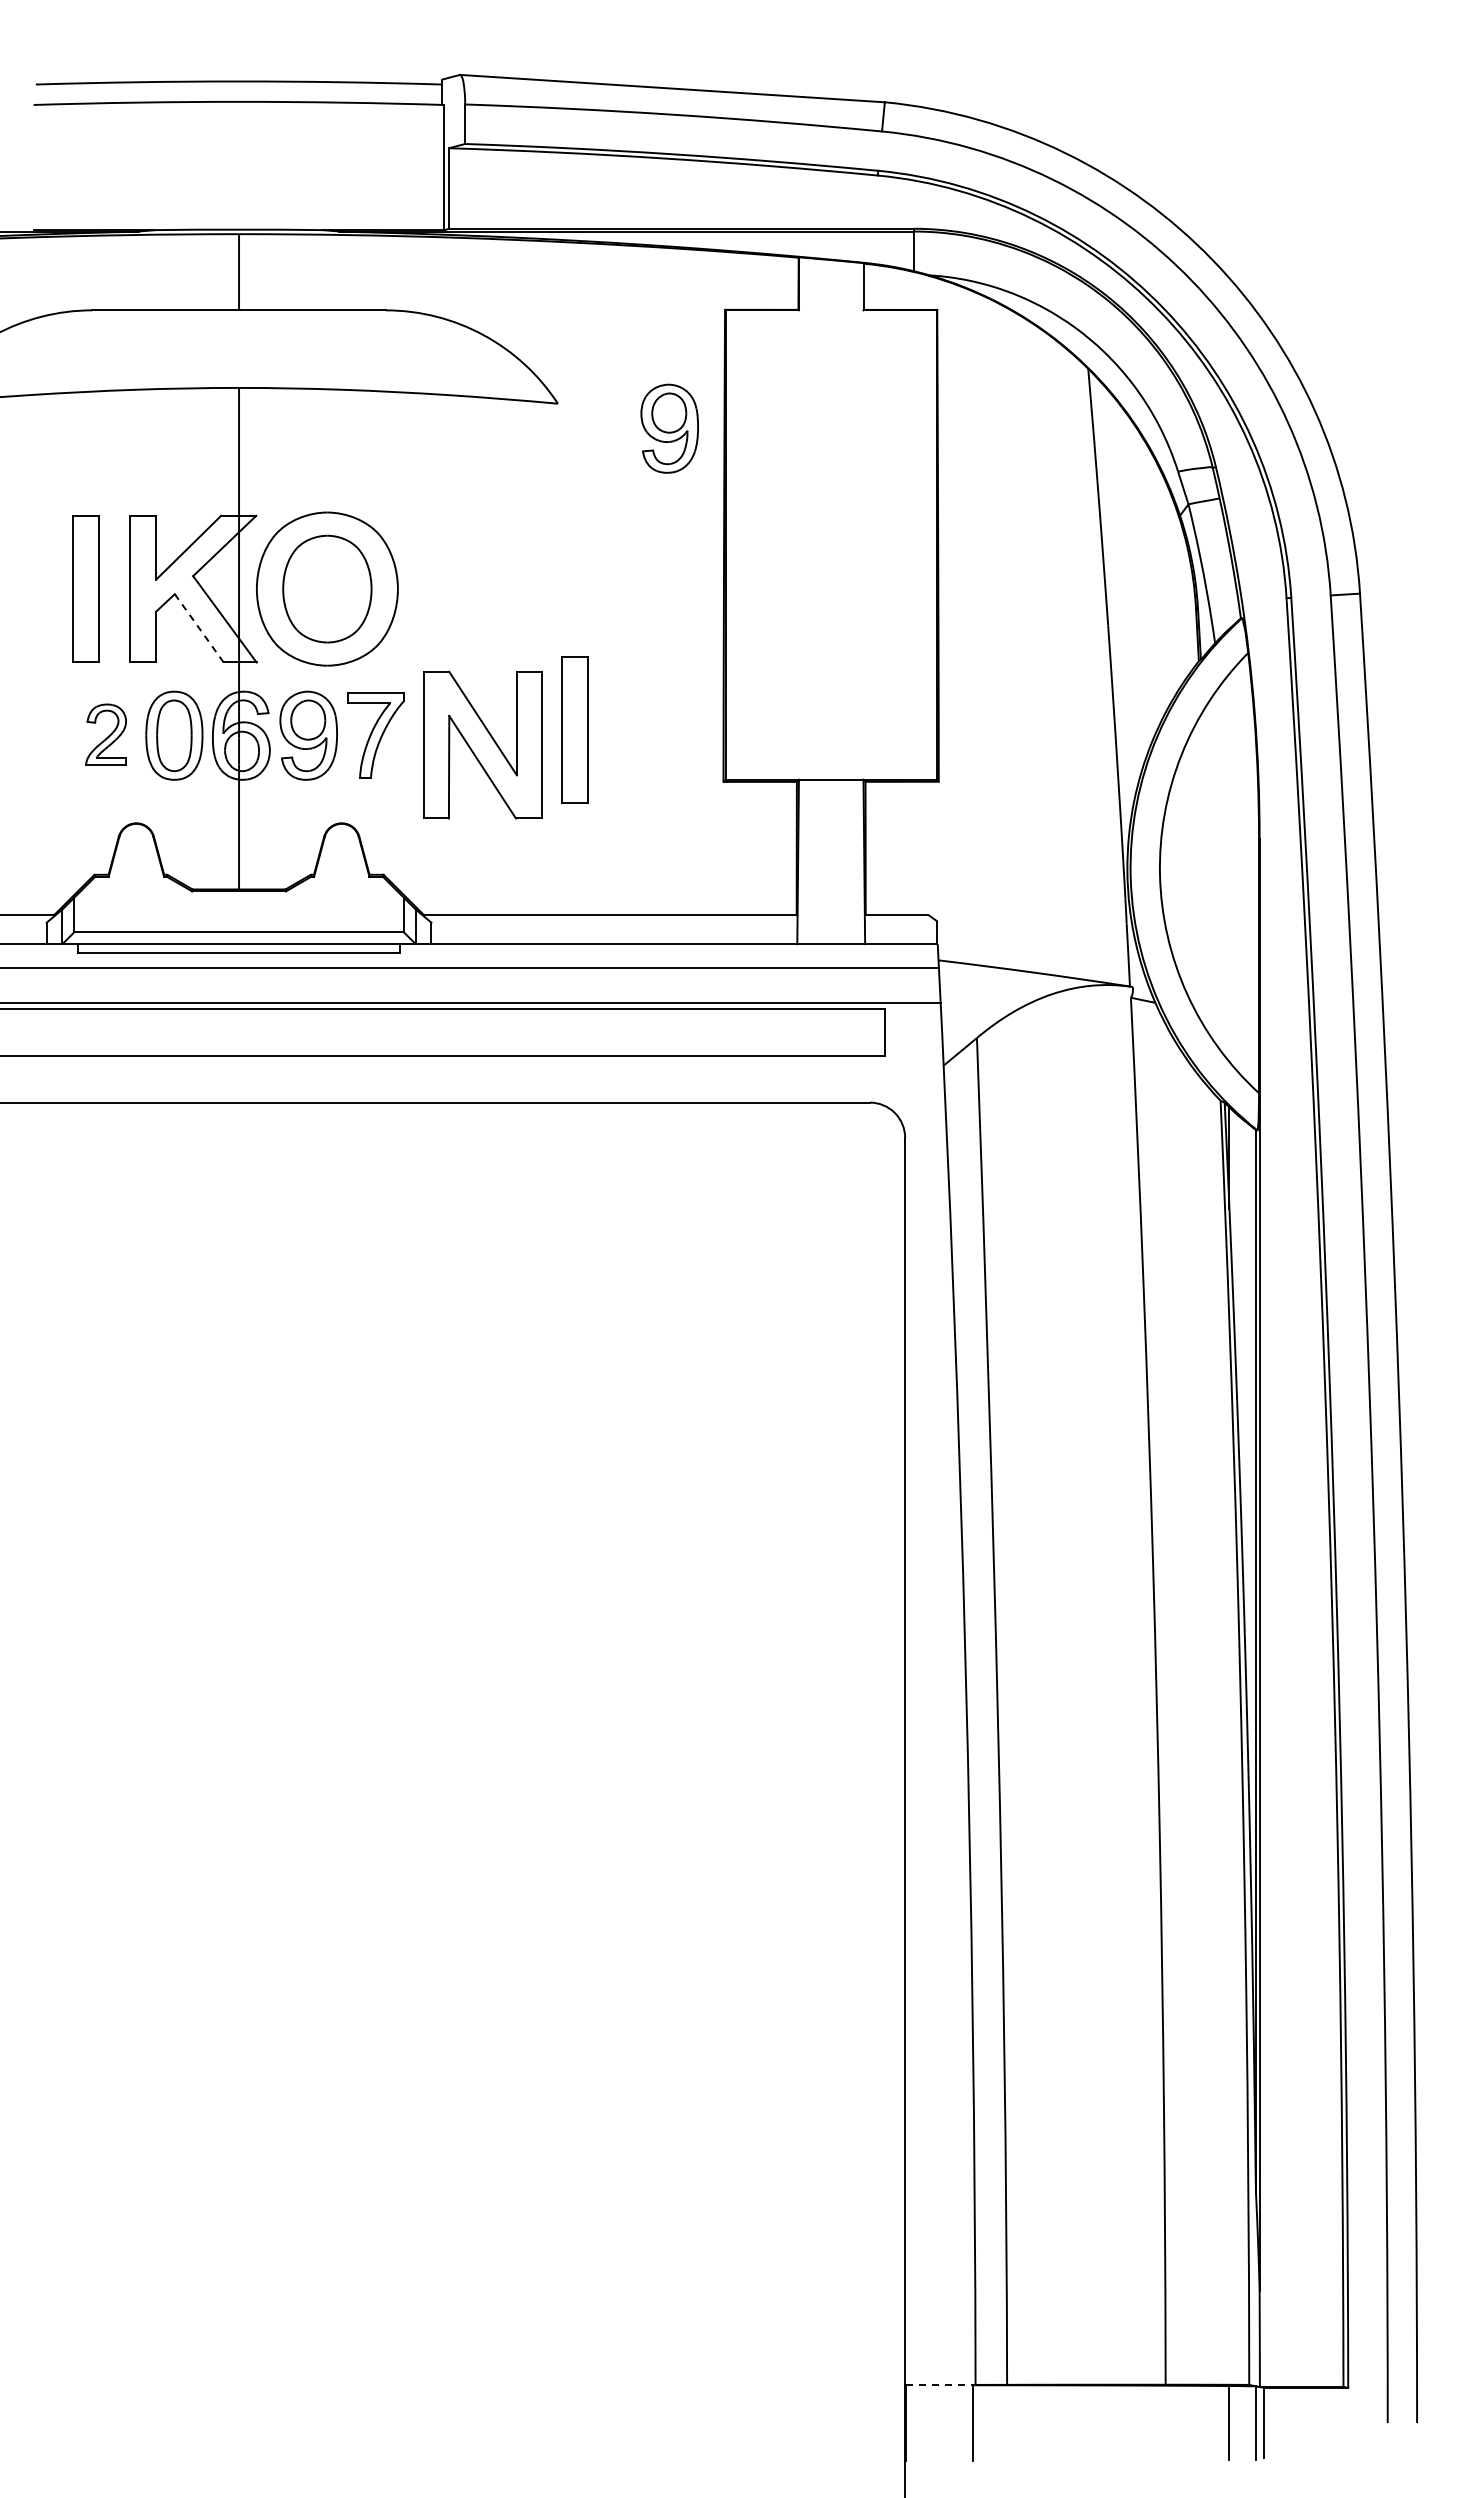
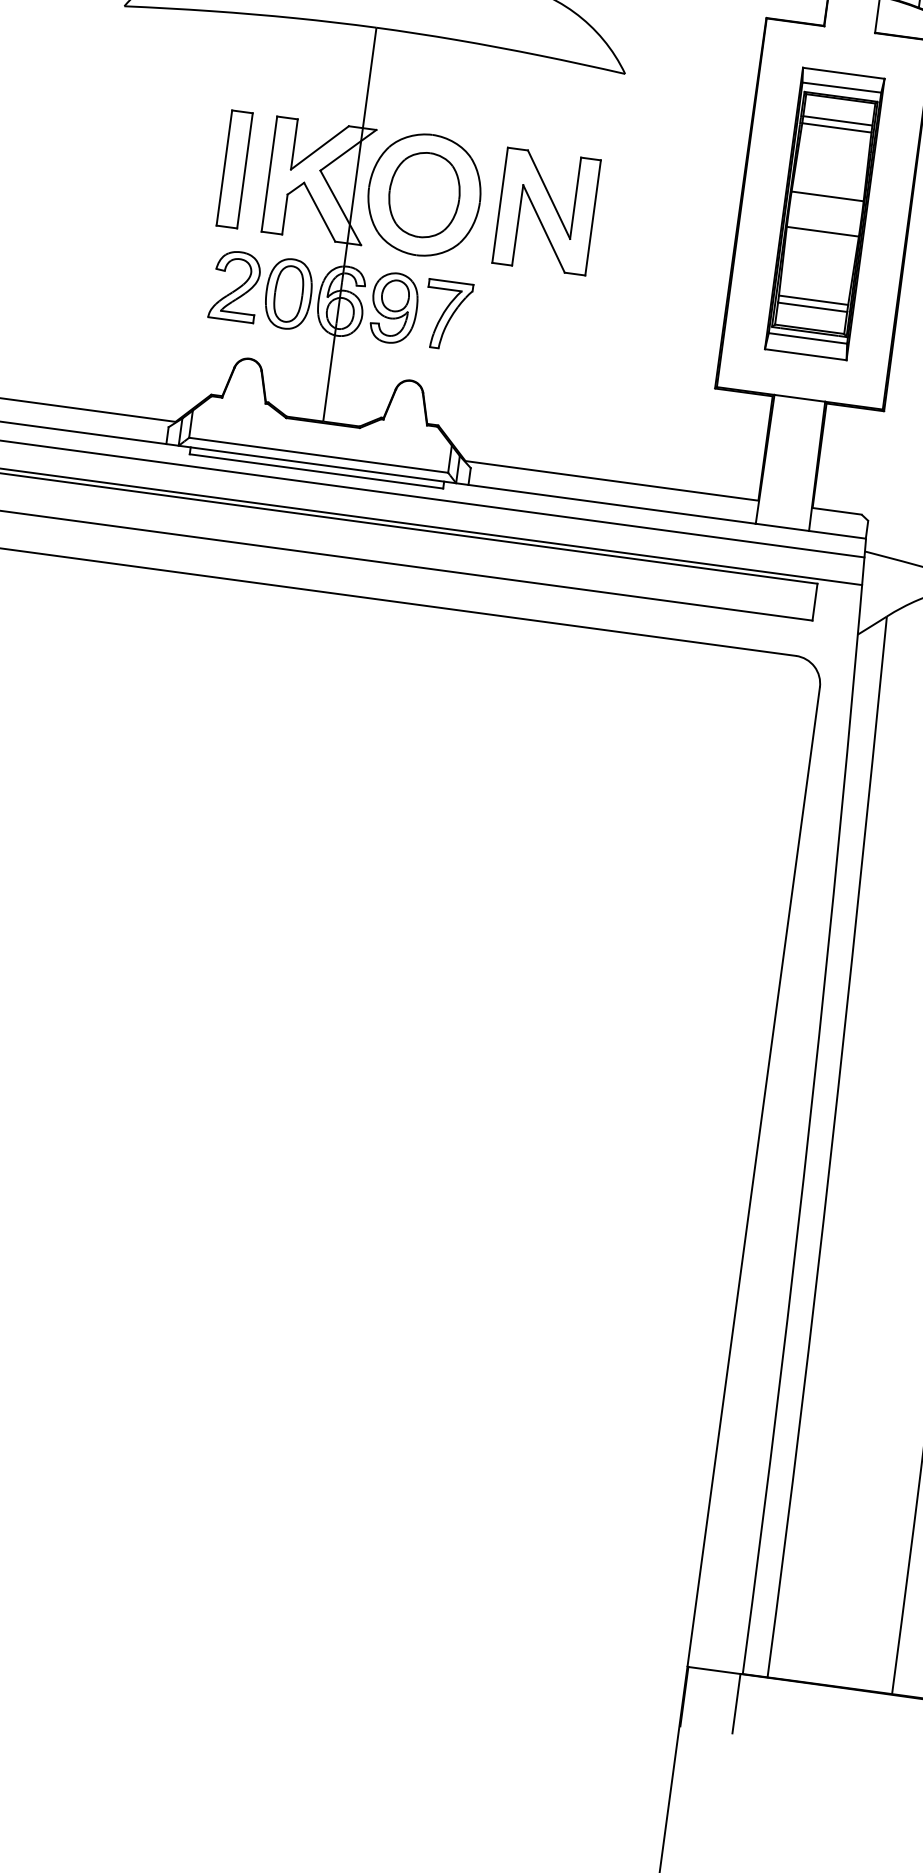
part: (669, 428) -> (710, 105), removed
part: (831, 545) -> (824, 214), added
line: (199, 628) -> (319, 212), dashed -> solid
part: (574, 729) -> (603, 331), removed
part: (105, 734) -> (234, 285), size x1.43
part: (482, 744) -> (546, 211), moved
line: (939, 2385) -> (714, 1670), dashed -> solid

